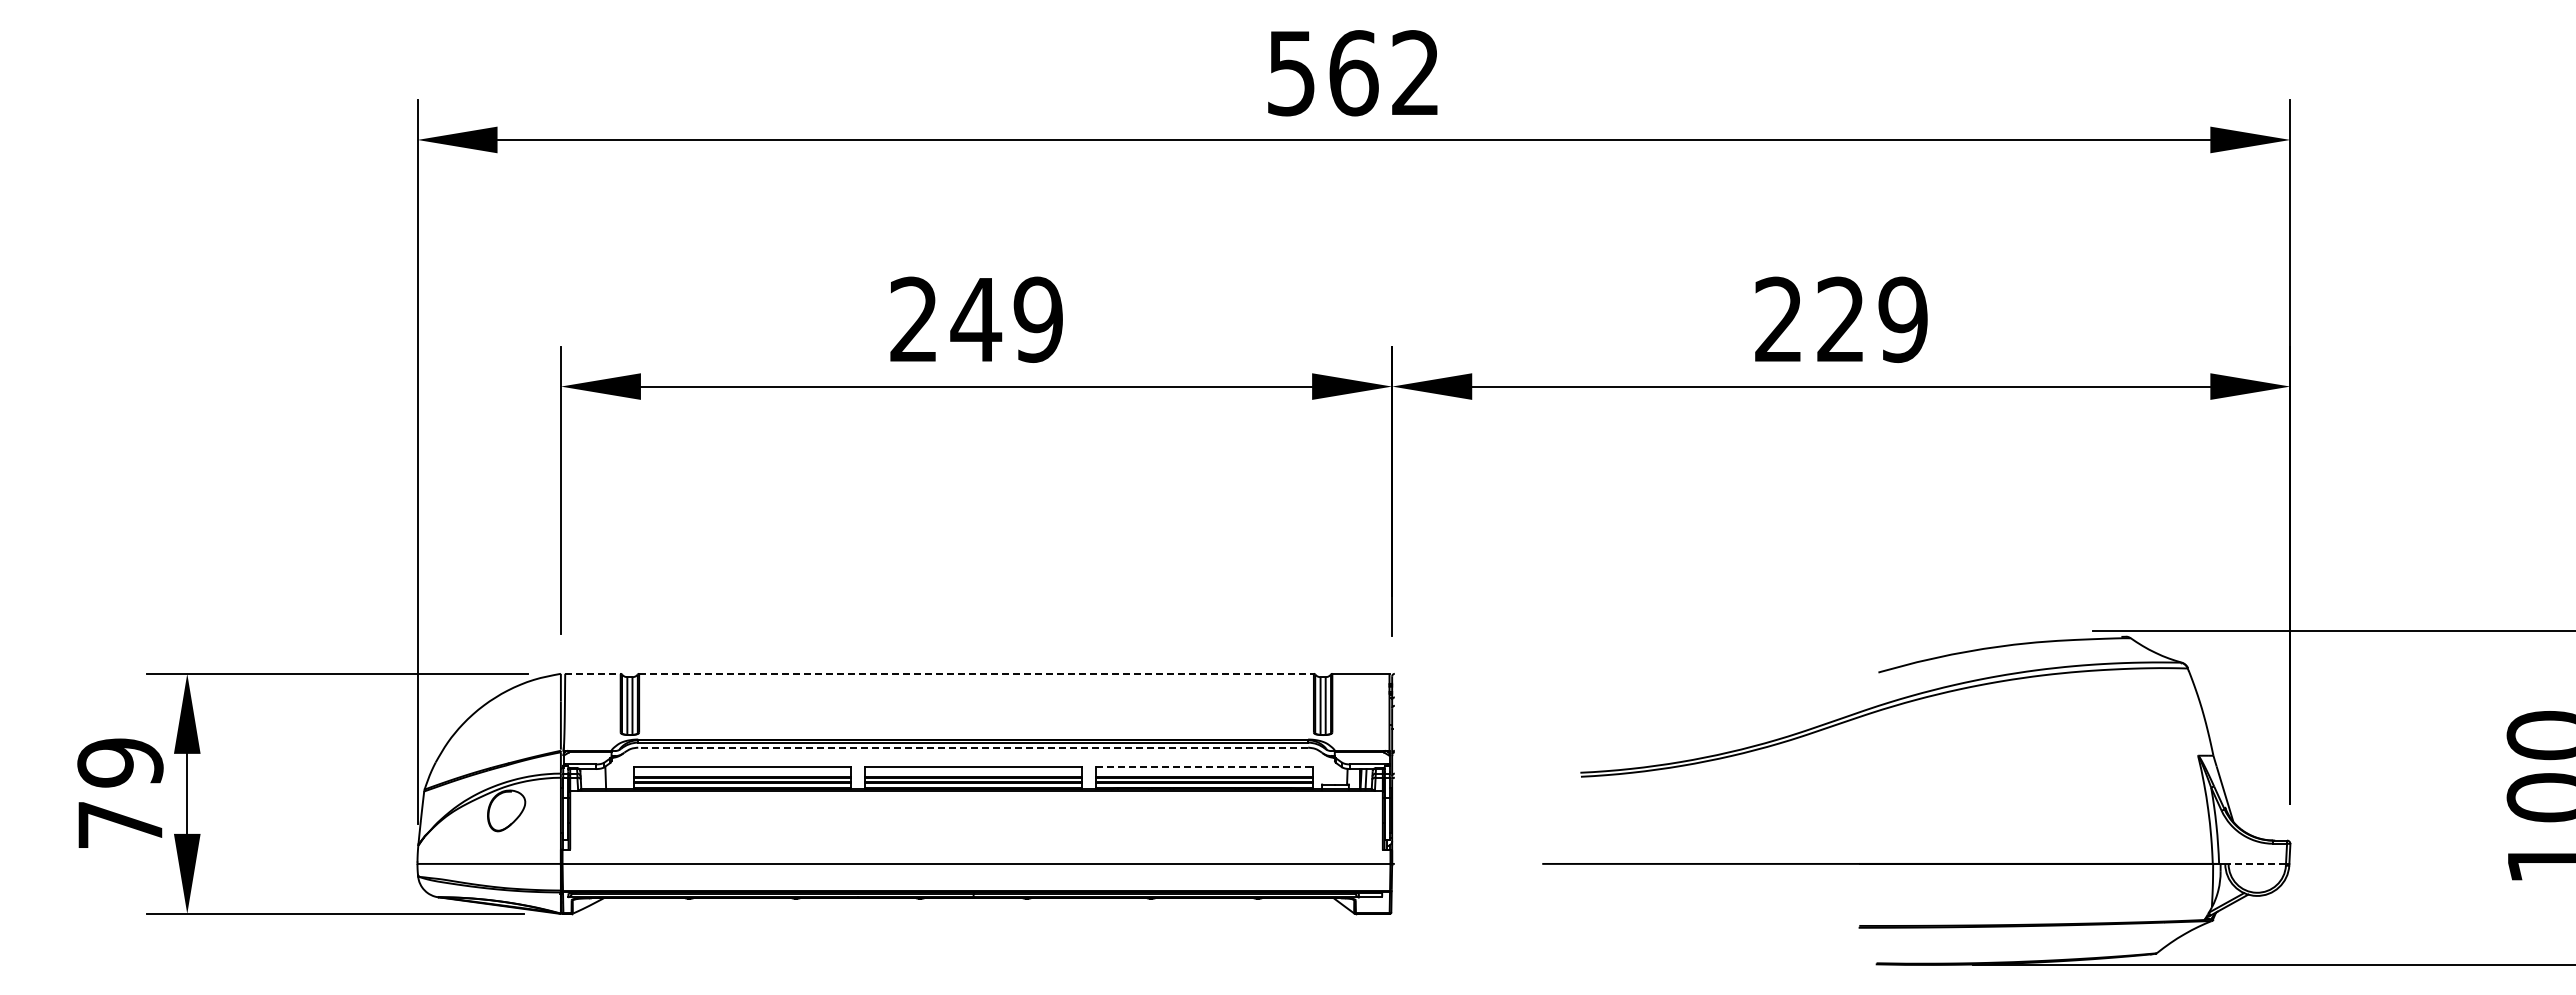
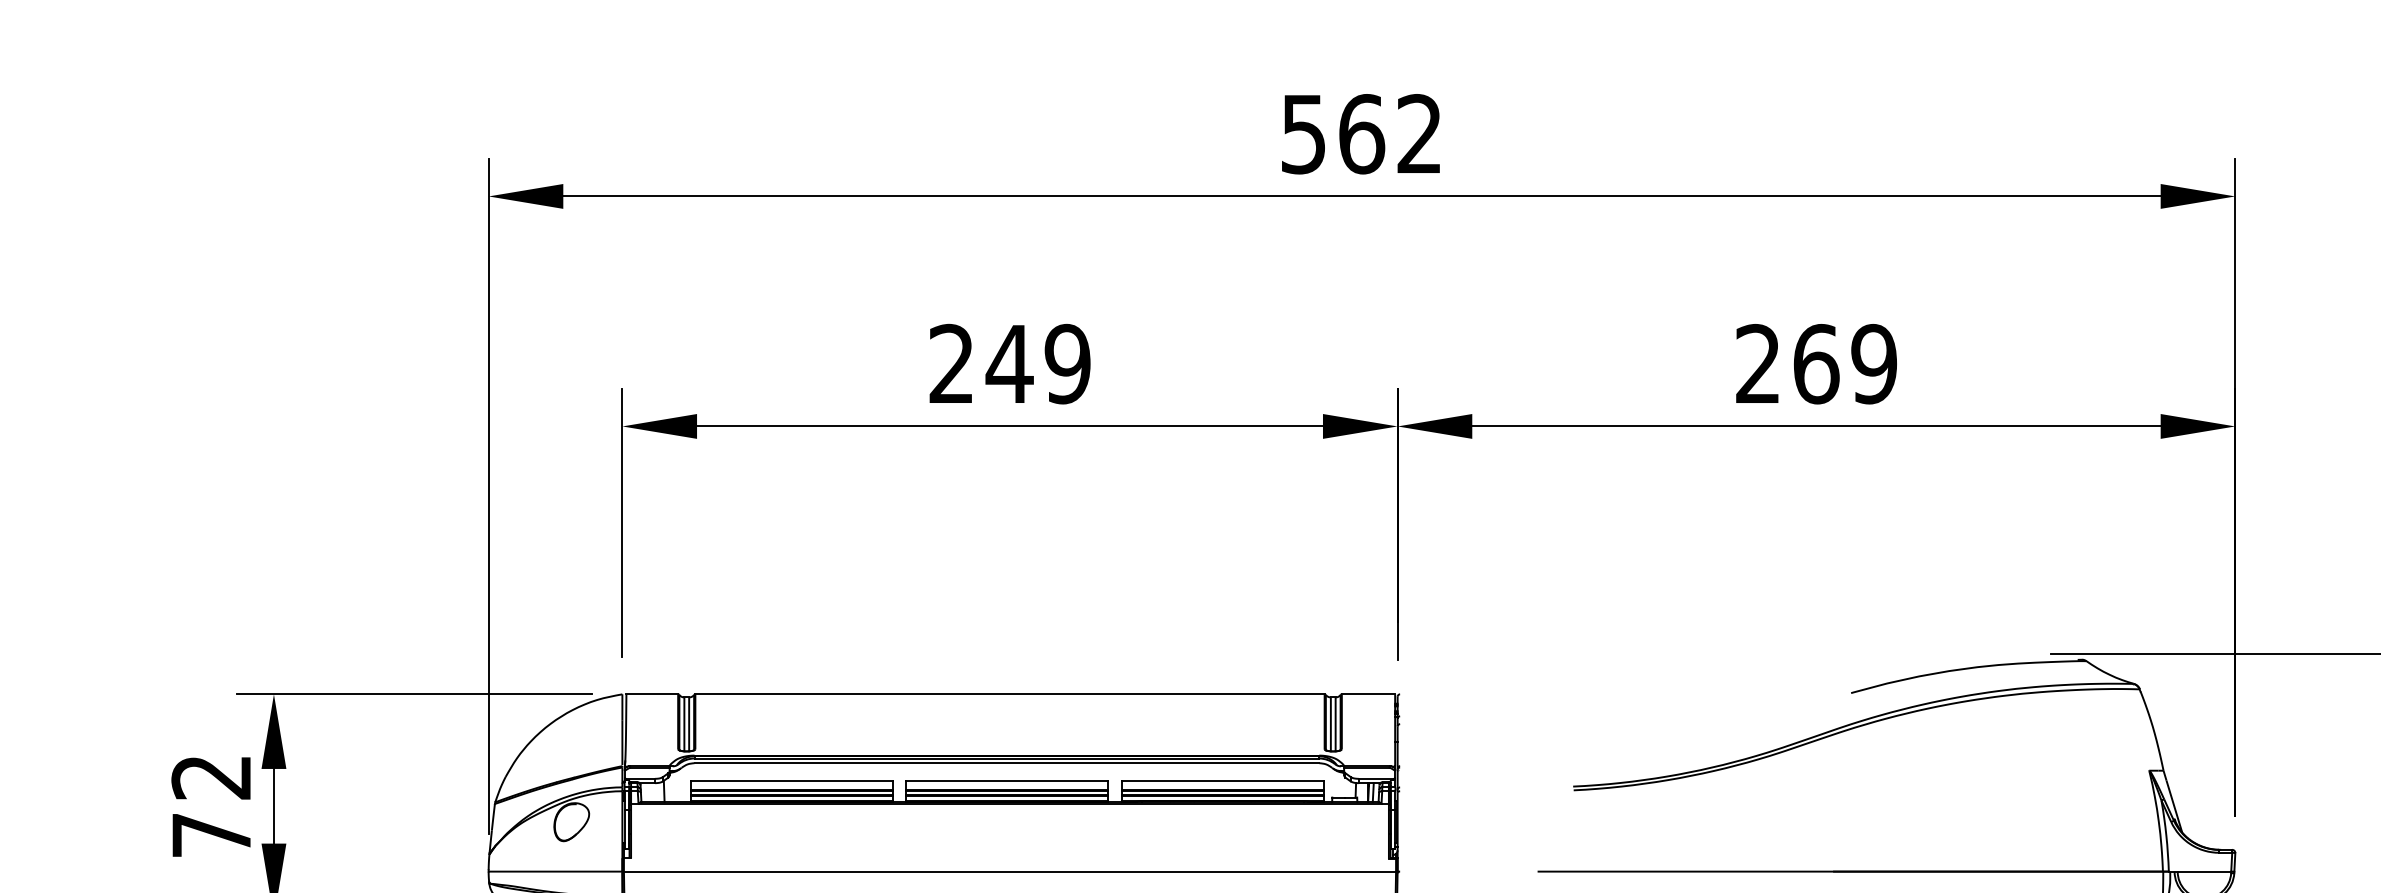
text: (1841, 319) -> (1816, 363), 229 -> 269
line: (592, 673) -> (651, 694), dashed -> solid
line: (977, 673) -> (1010, 694), dashed -> solid
line: (973, 747) -> (1007, 763), dashed -> solid
text: (120, 762) -> (211, 777), 79 -> 72
line: (1205, 767) -> (1223, 781), dashed -> solid
line: (2257, 863) -> (2204, 871), dashed -> solid

